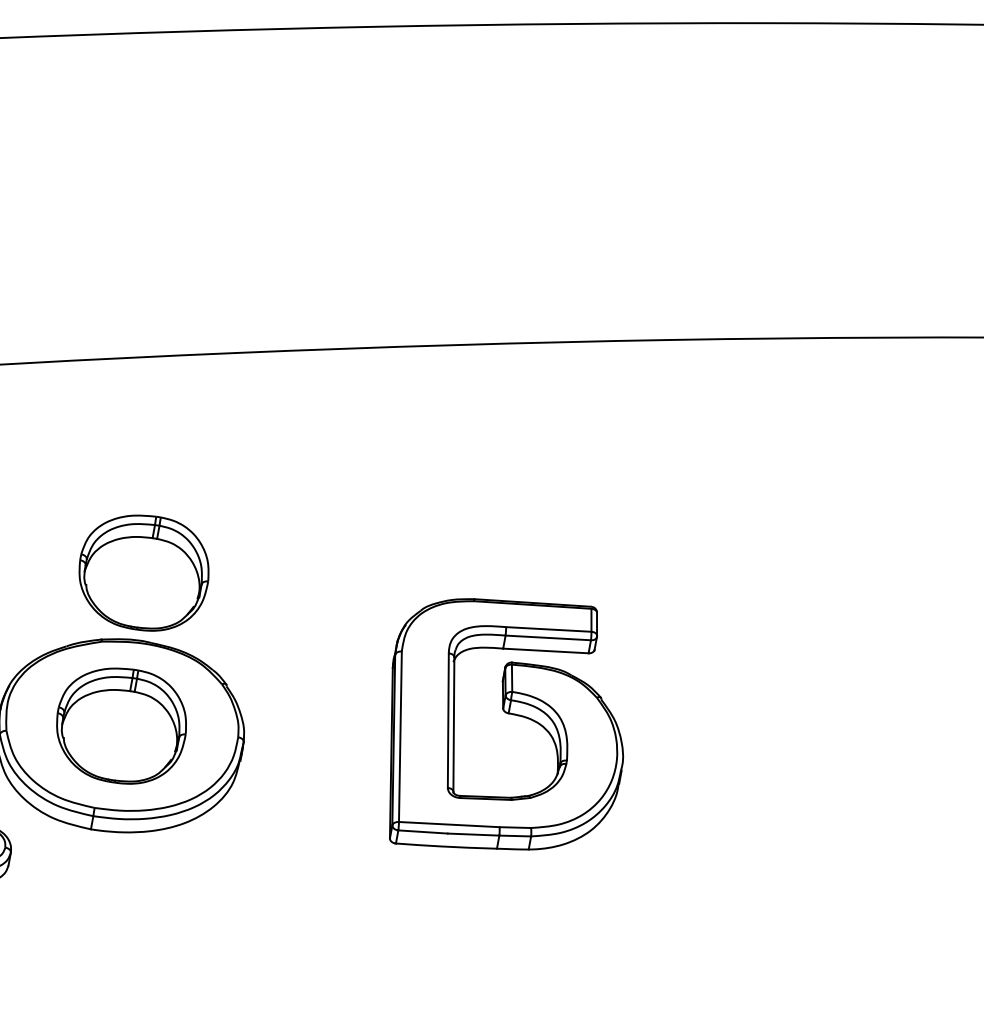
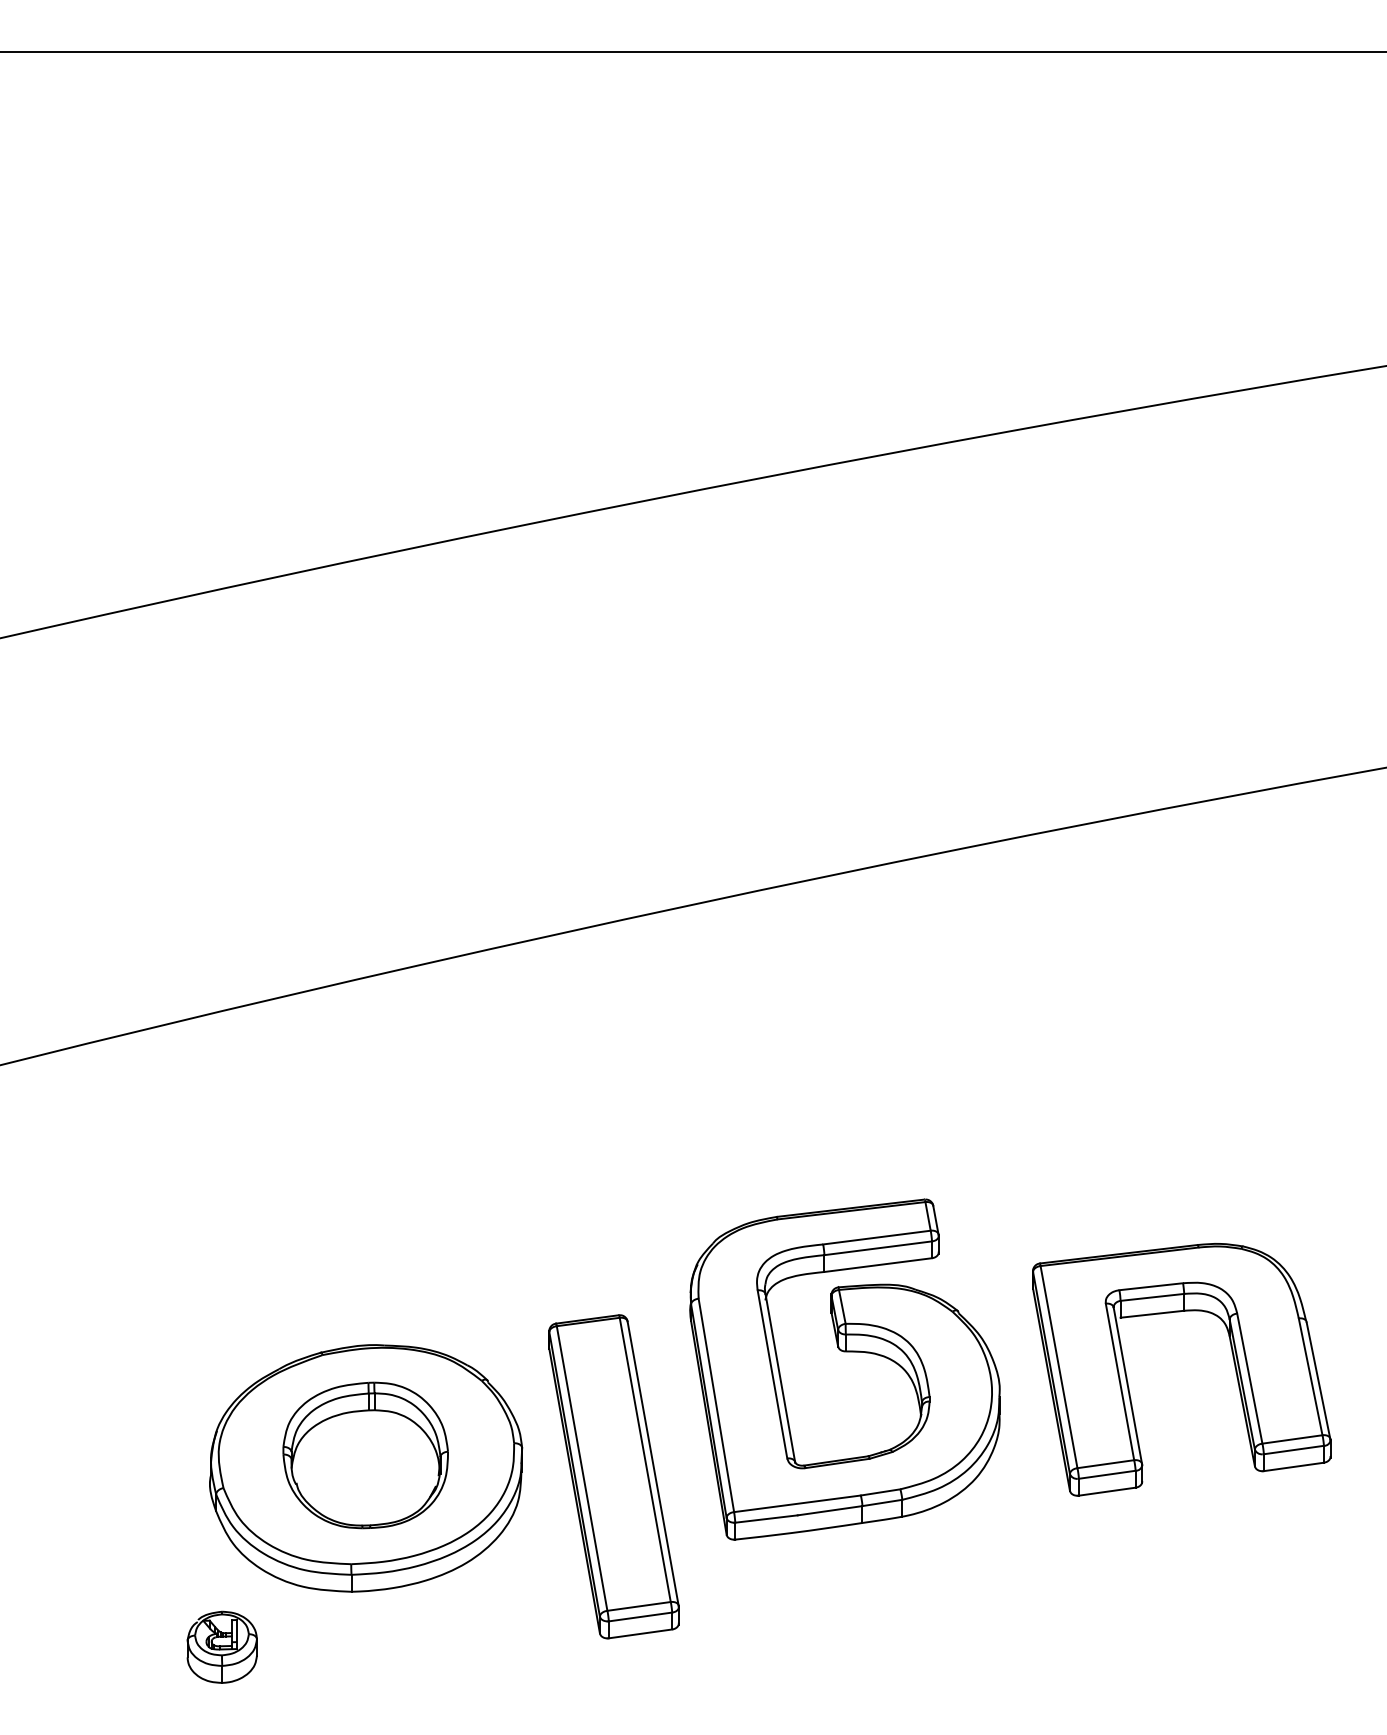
part: (143, 572) -> (358, 1259), removed
part: (807, 773) -> (1232, 1357), added
part: (310, 777) -> (613, 1476), added

